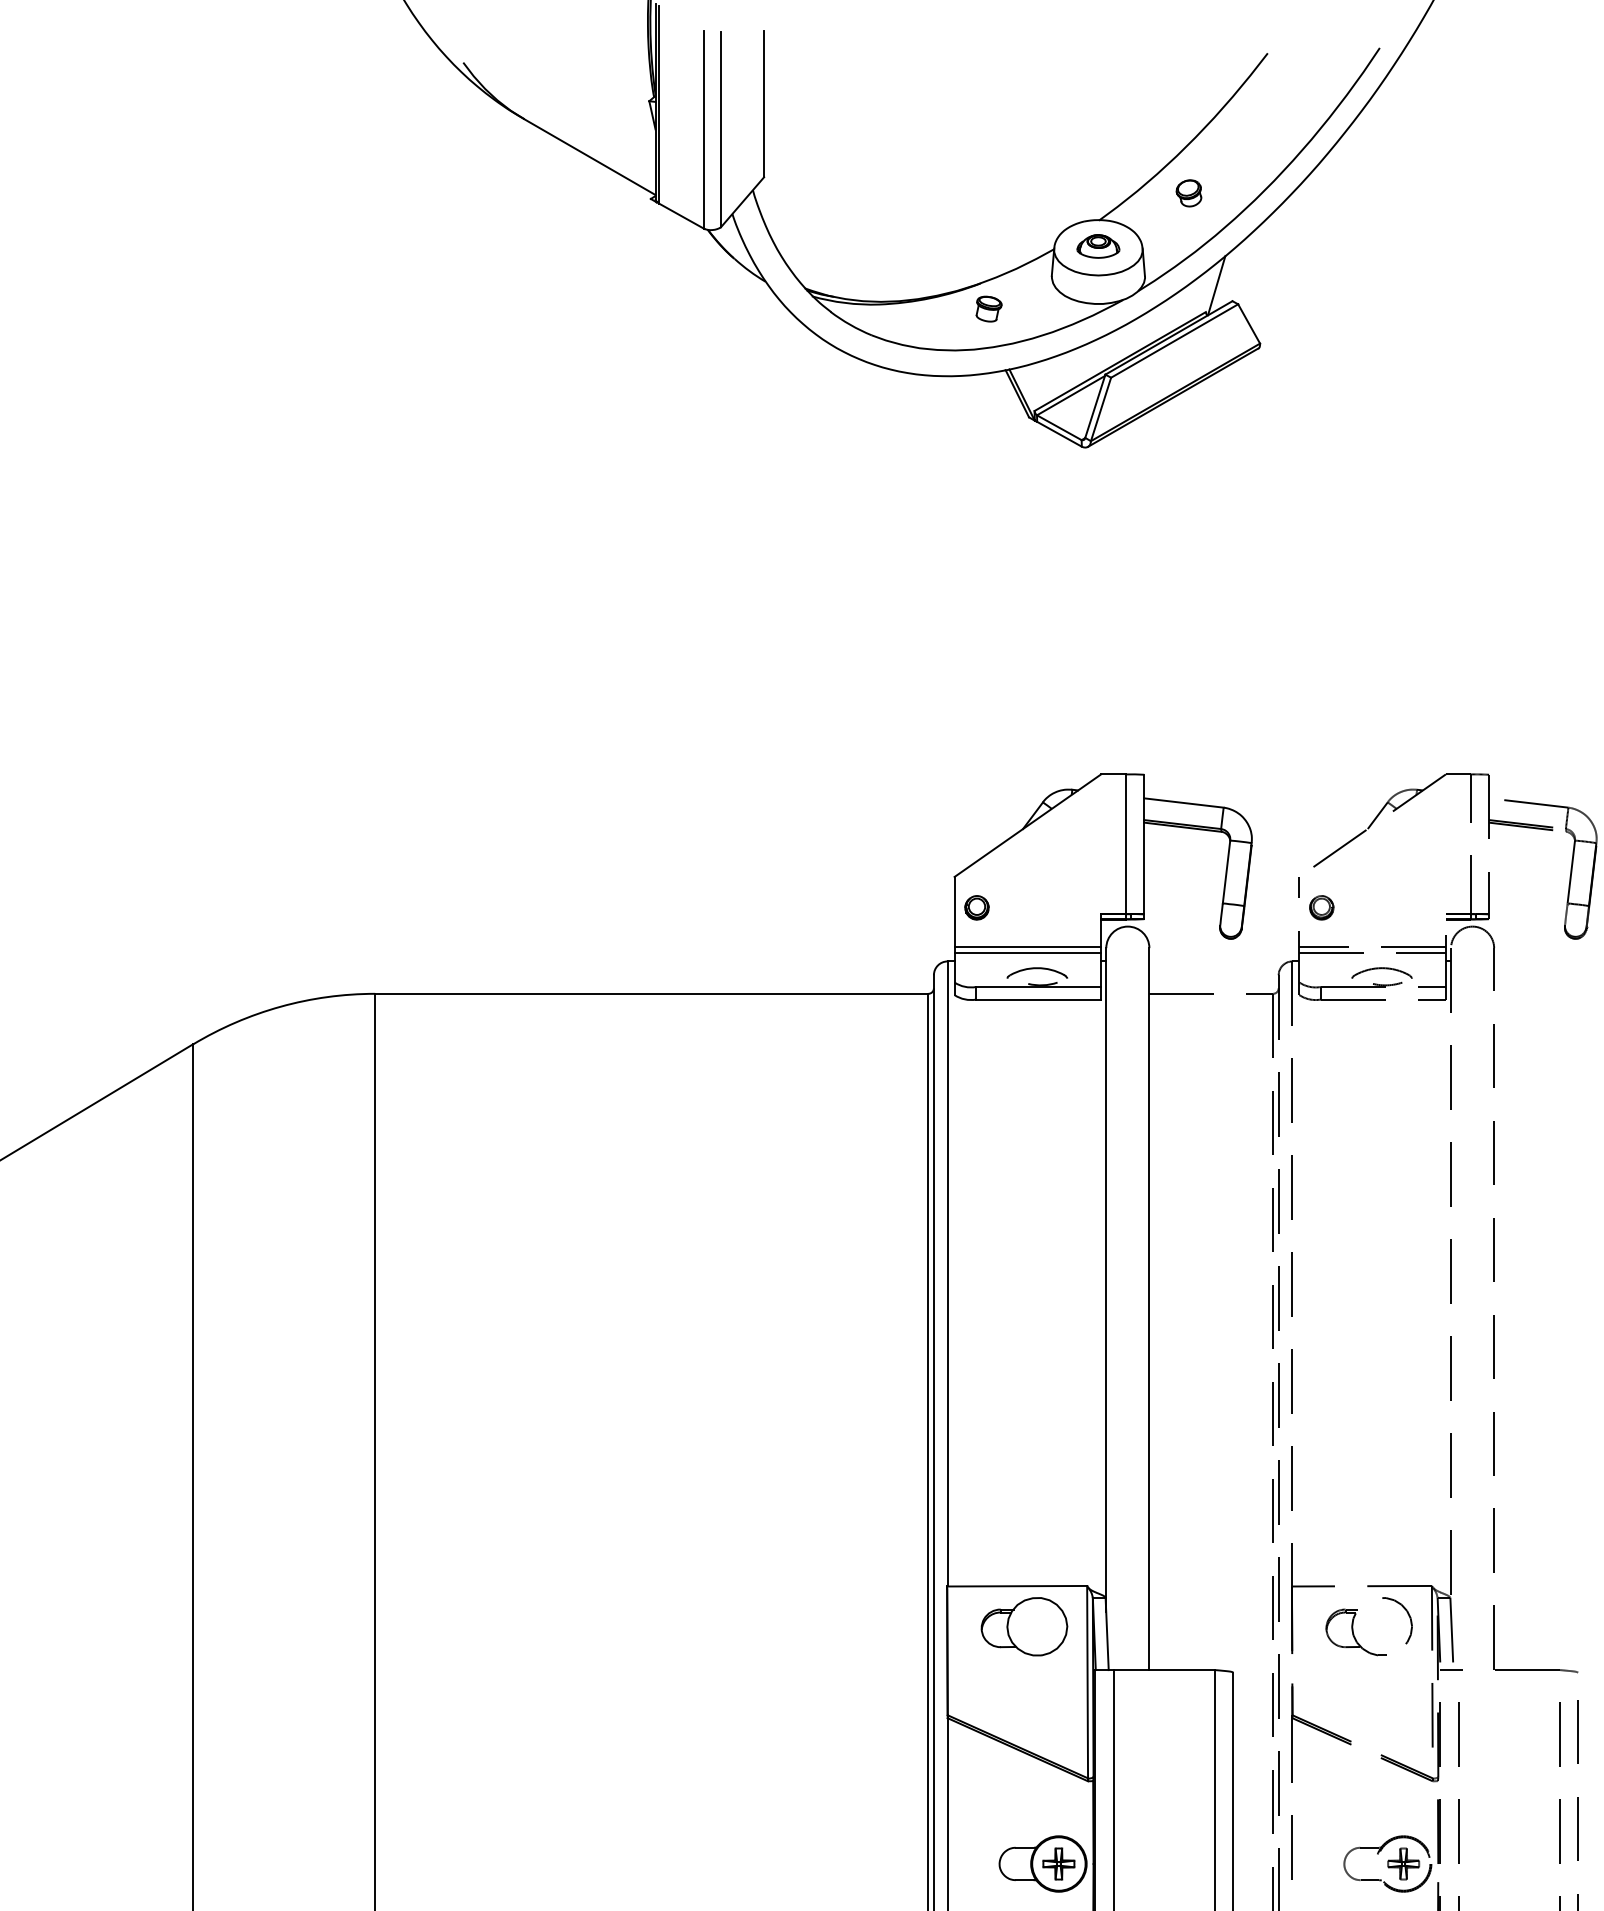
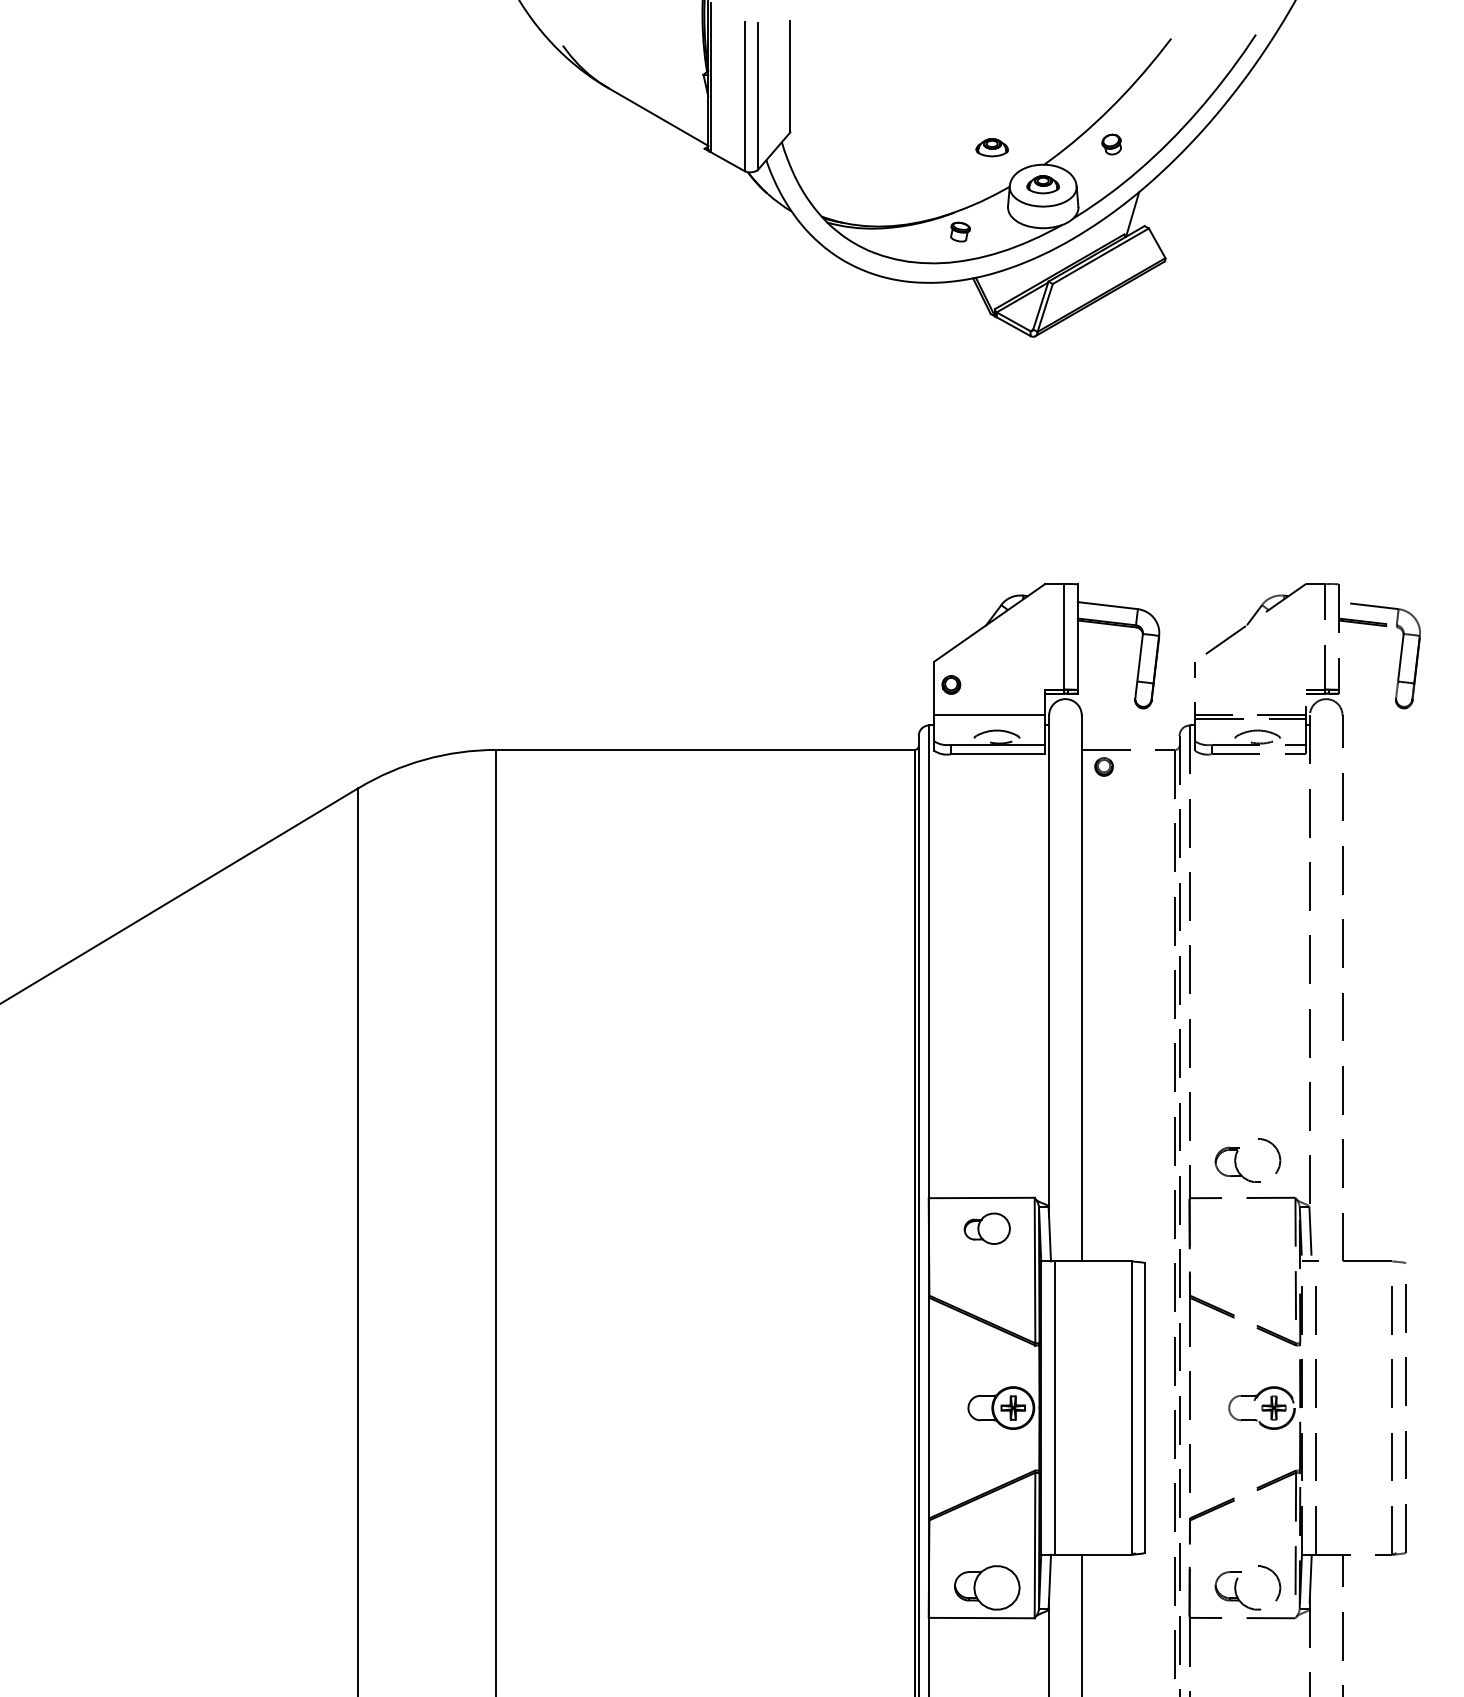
part: (1030, 197) -> (991, 147), added
part: (1320, 907) -> (1103, 766), moved
line: (1027, 952) -> (989, 718), removed
part: (1024, 1626) -> (987, 1228), size x0.7
part: (1353, 1626) -> (1236, 1160), moved

